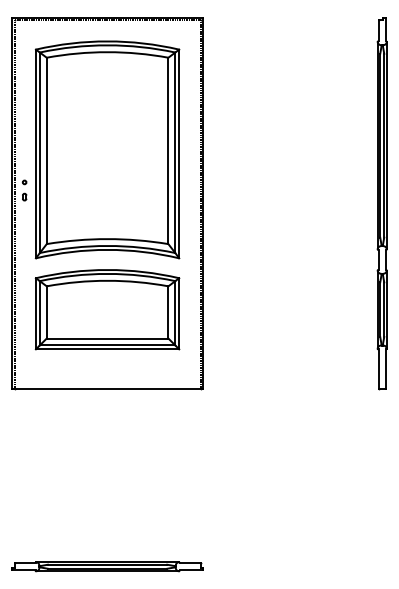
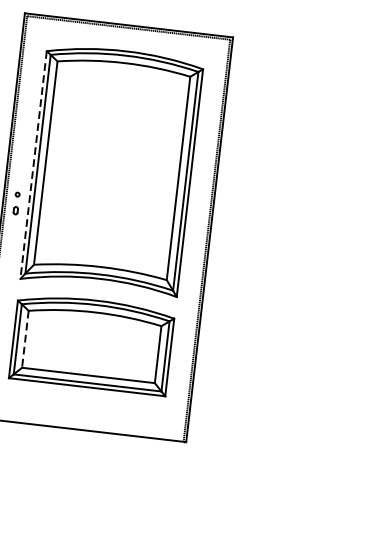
line: (35, 154) -> (33, 165), solid -> dashed
line: (46, 312) -> (25, 339), solid -> dashed

